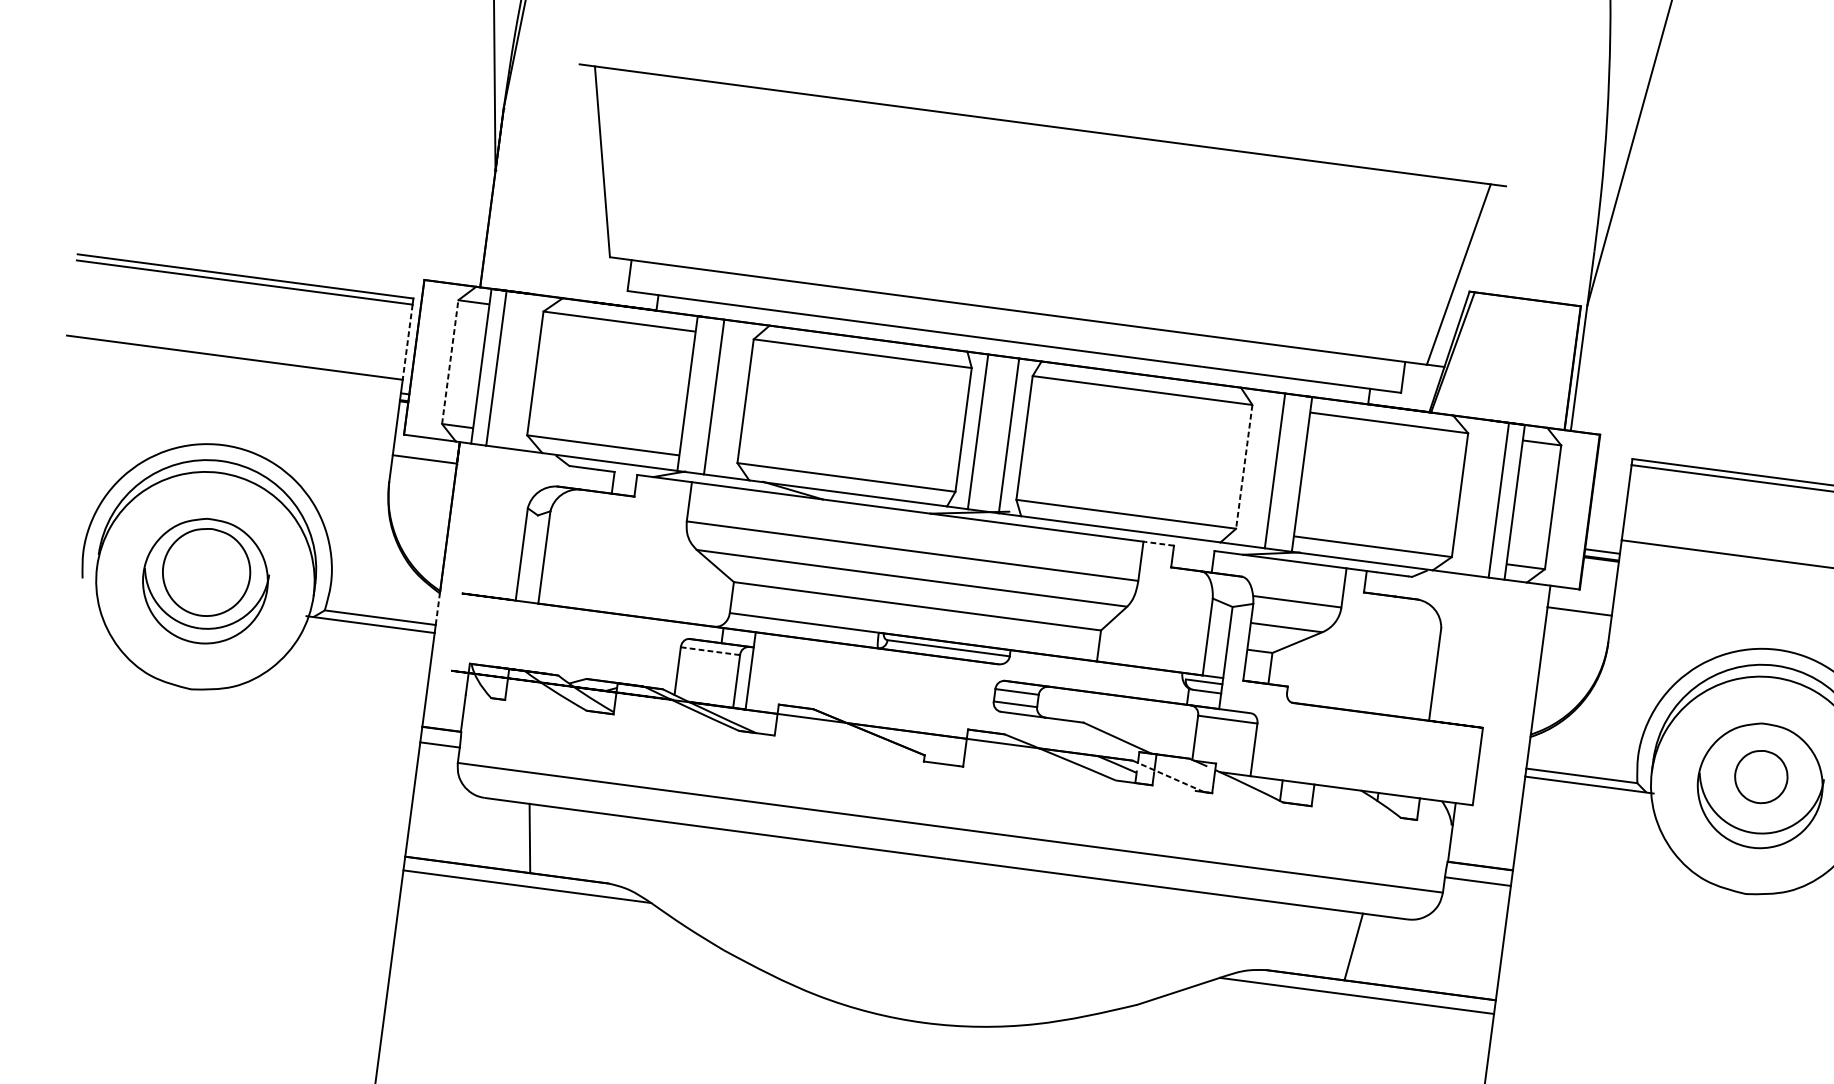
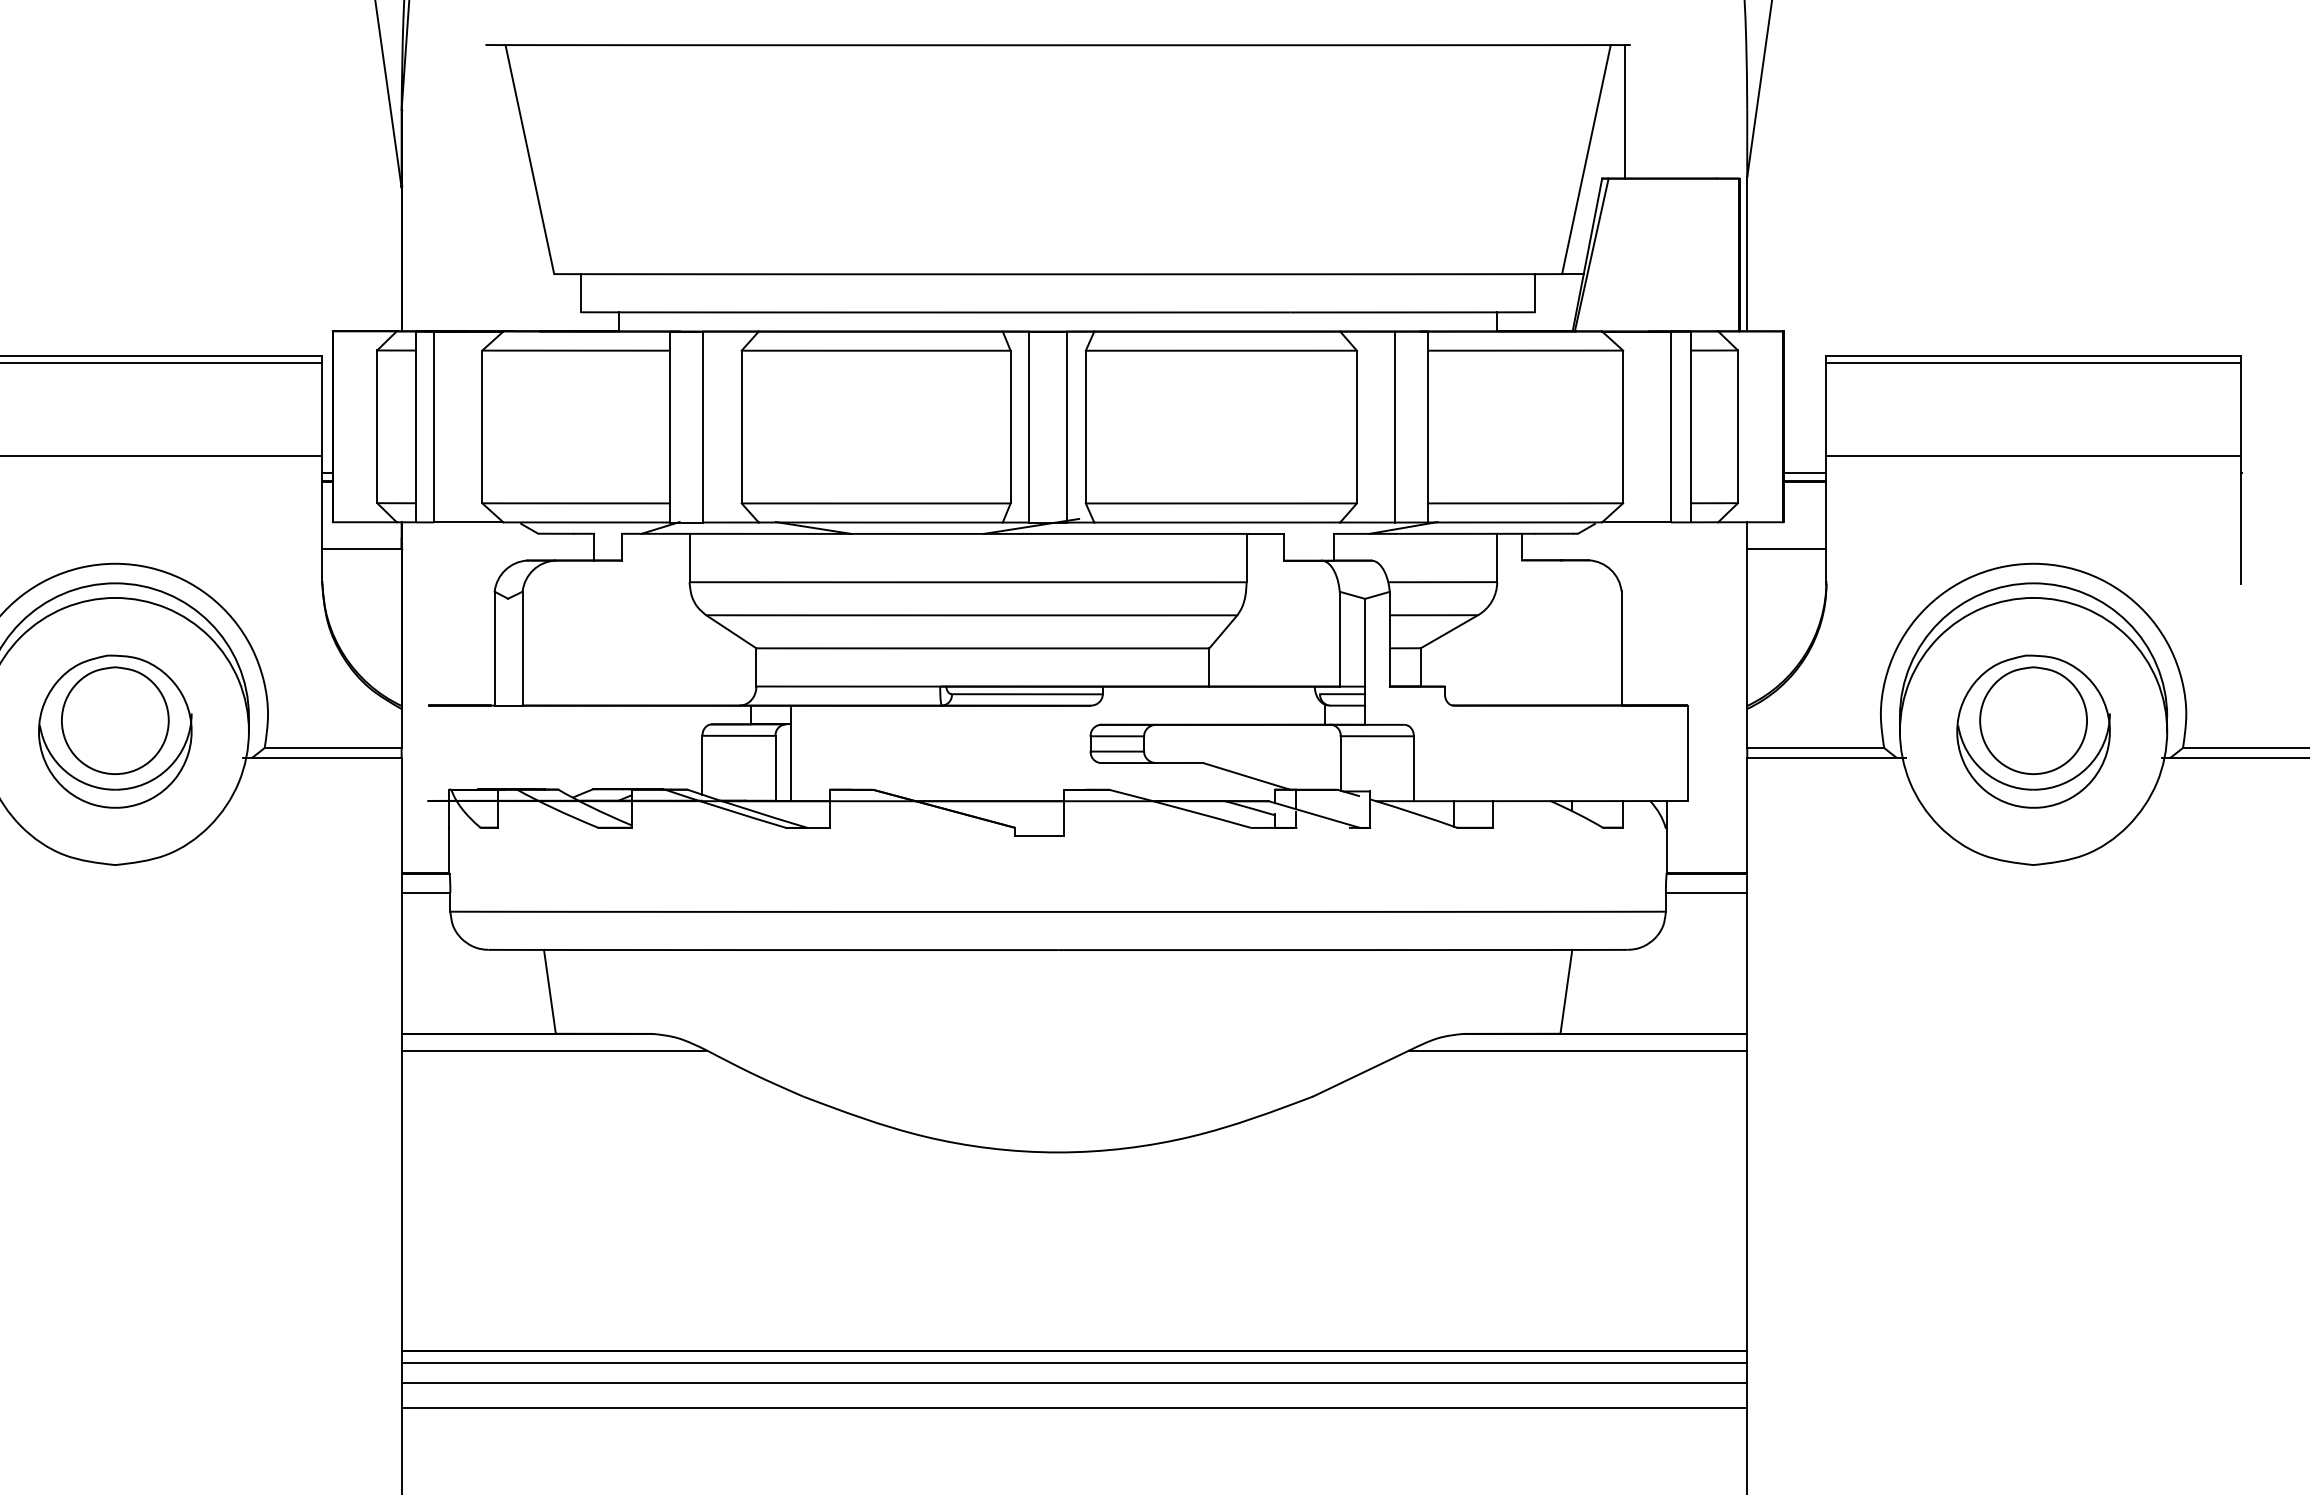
line: (1494, 239) -> (1624, 111), added
line: (407, 342) -> (322, 409), dashed -> solid
line: (450, 361) -> (377, 426), dashed -> solid
line: (1243, 467) -> (1356, 427), dashed -> solid
line: (1159, 543) -> (1266, 533), dashed -> solid
line: (437, 608) -> (401, 727), dashed -> solid
line: (710, 650) -> (738, 735), dashed -> solid
line: (1168, 776) -> (1314, 814), dashed -> solid
part: (1761, 776) -> (2033, 720), size x1.67

